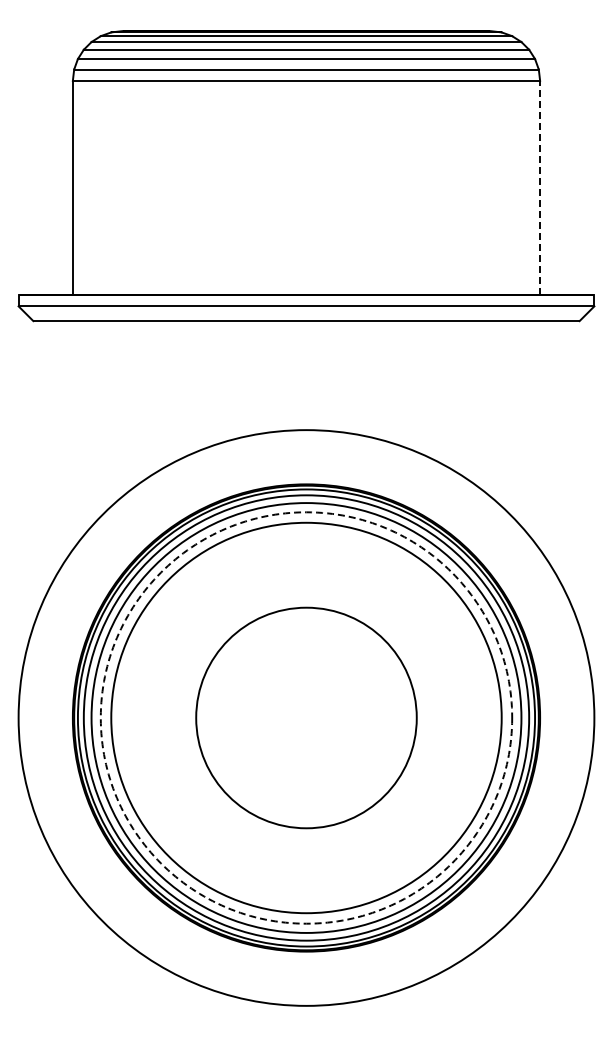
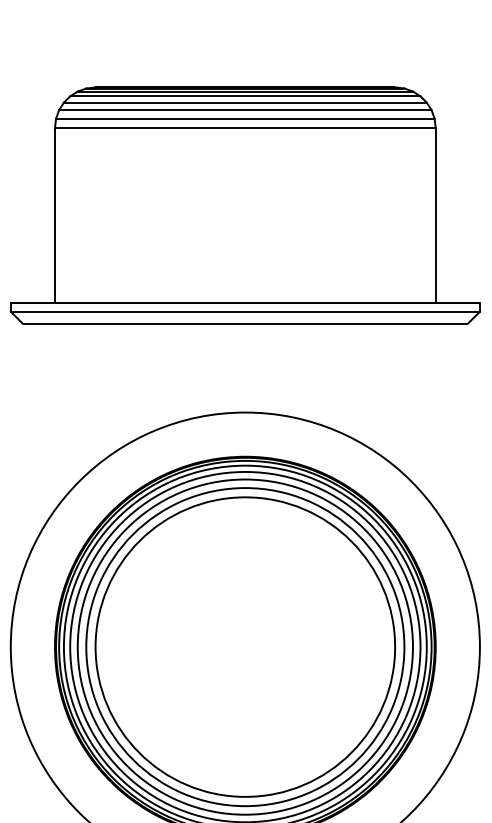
line: (540, 187) -> (436, 214), dashed -> solid
circle: (306, 717) -> (245, 646), dashed -> solid
circle: (306, 717) -> (245, 646), size x1.67

